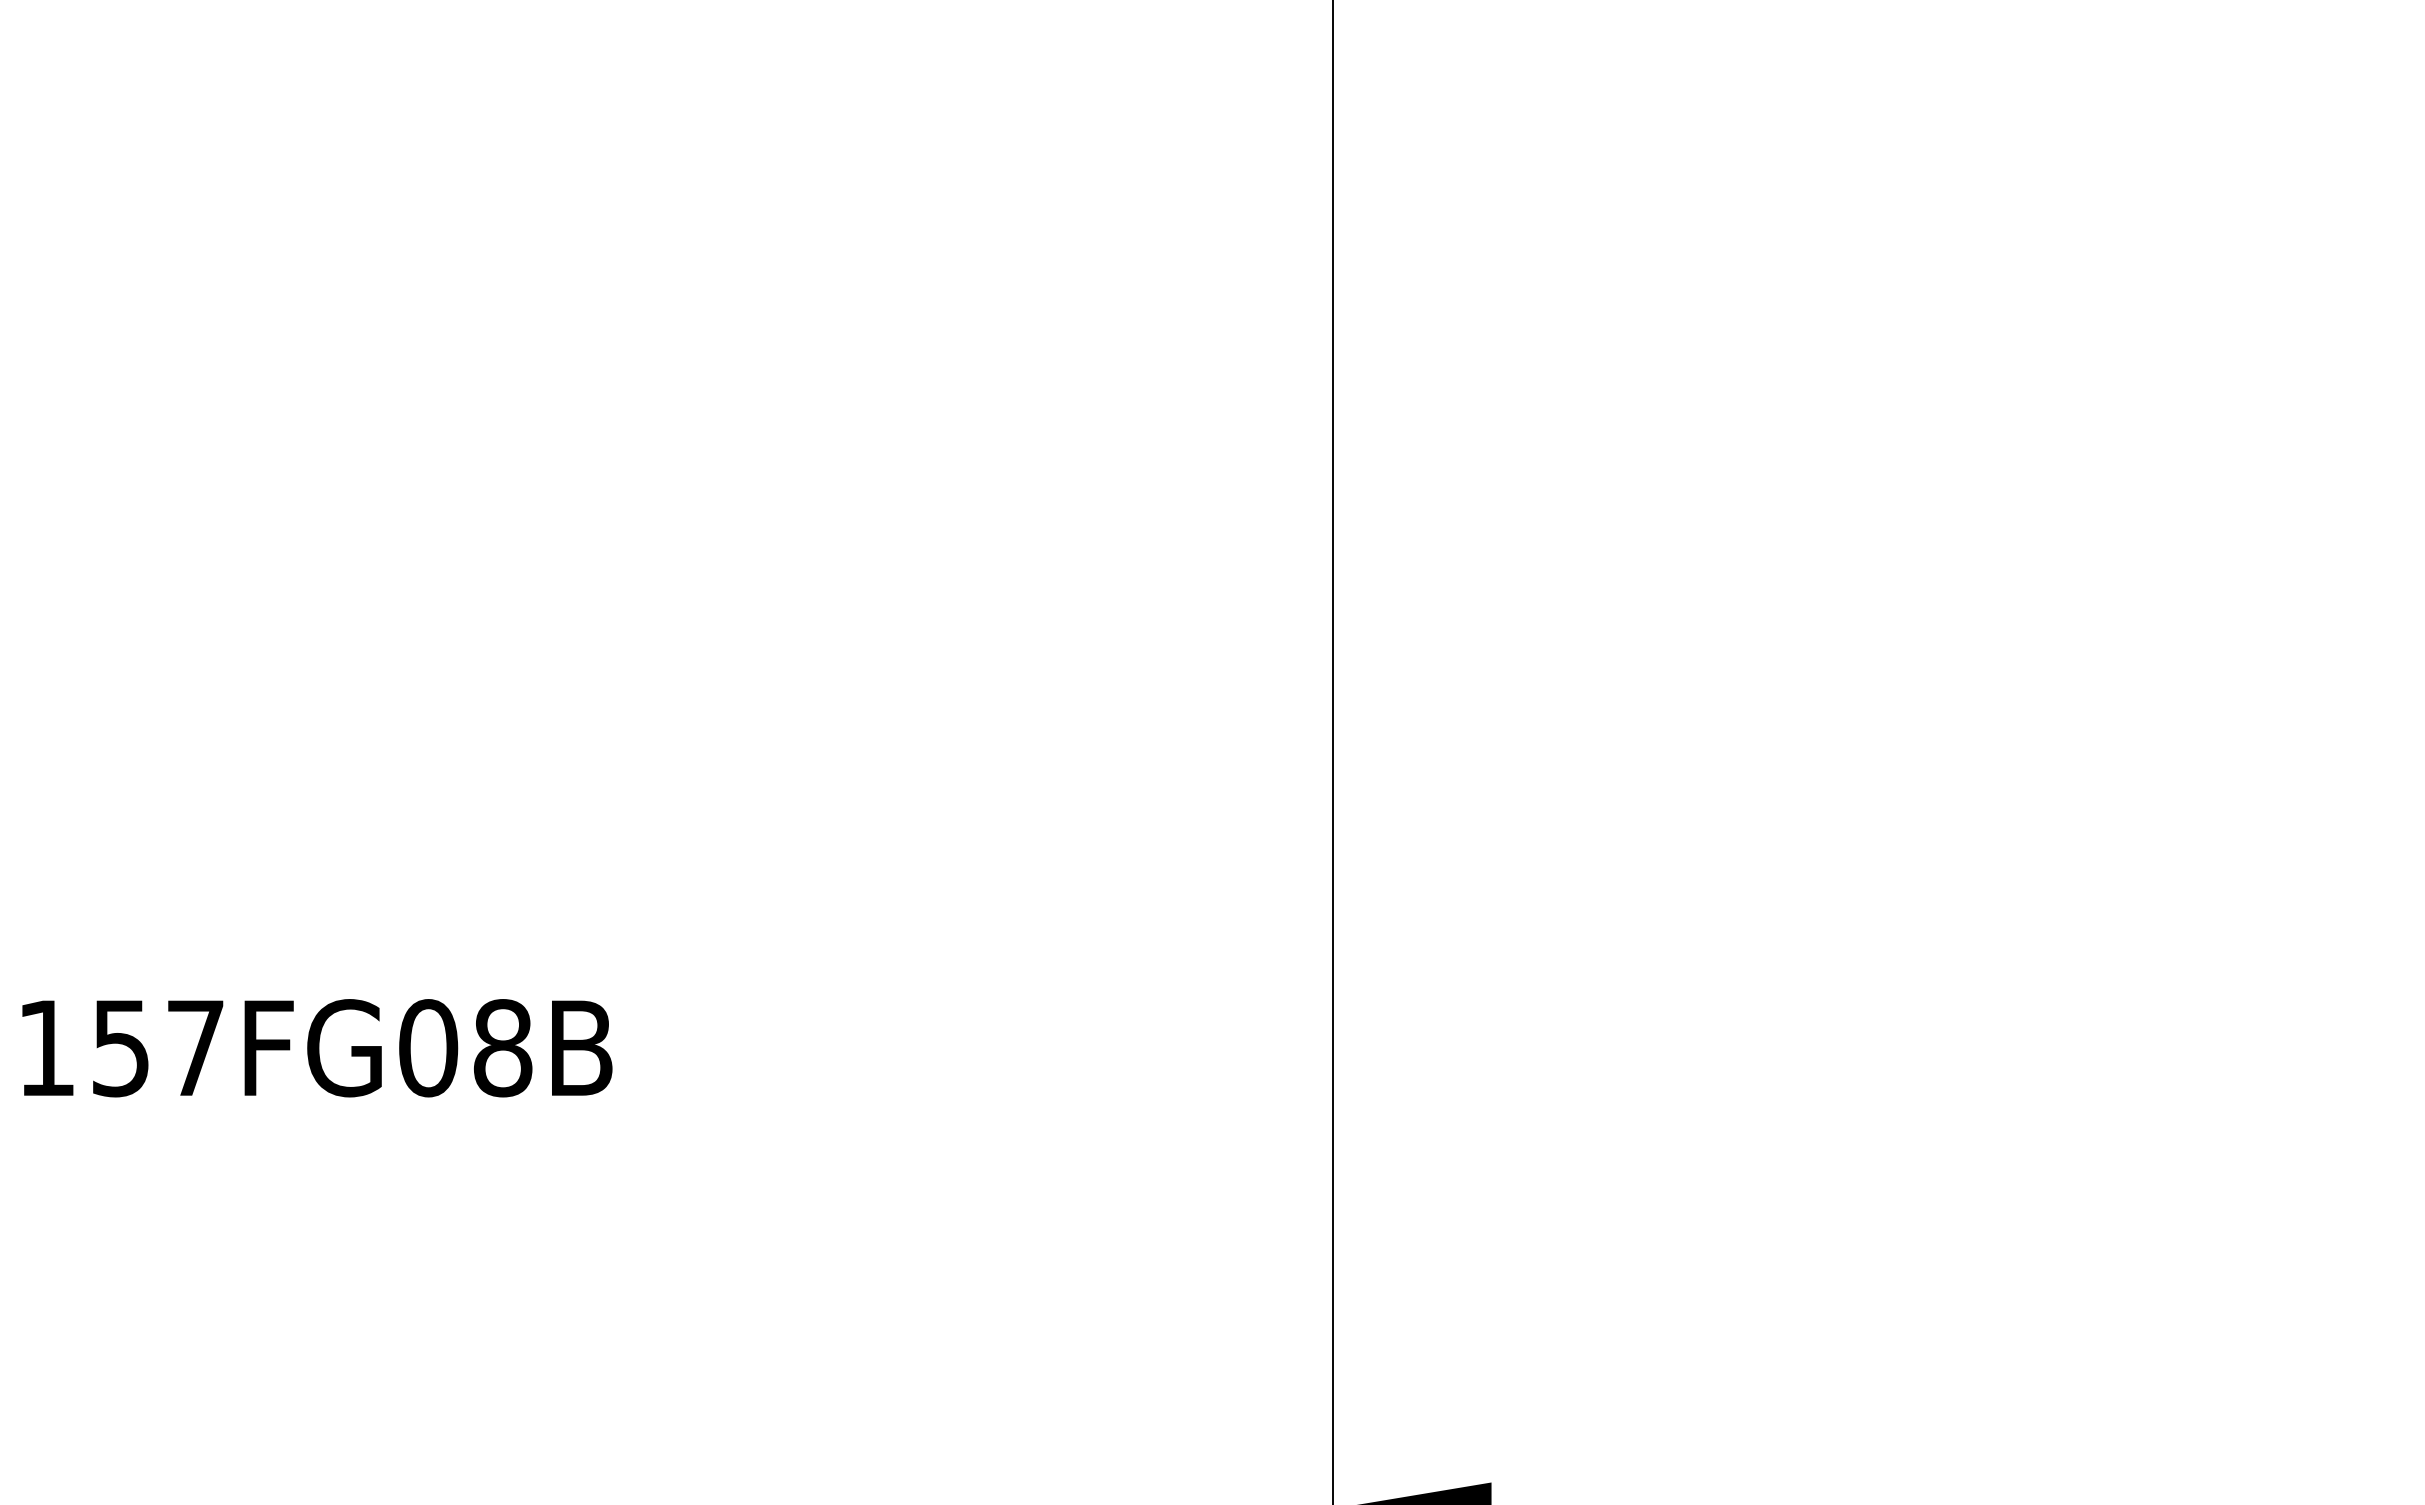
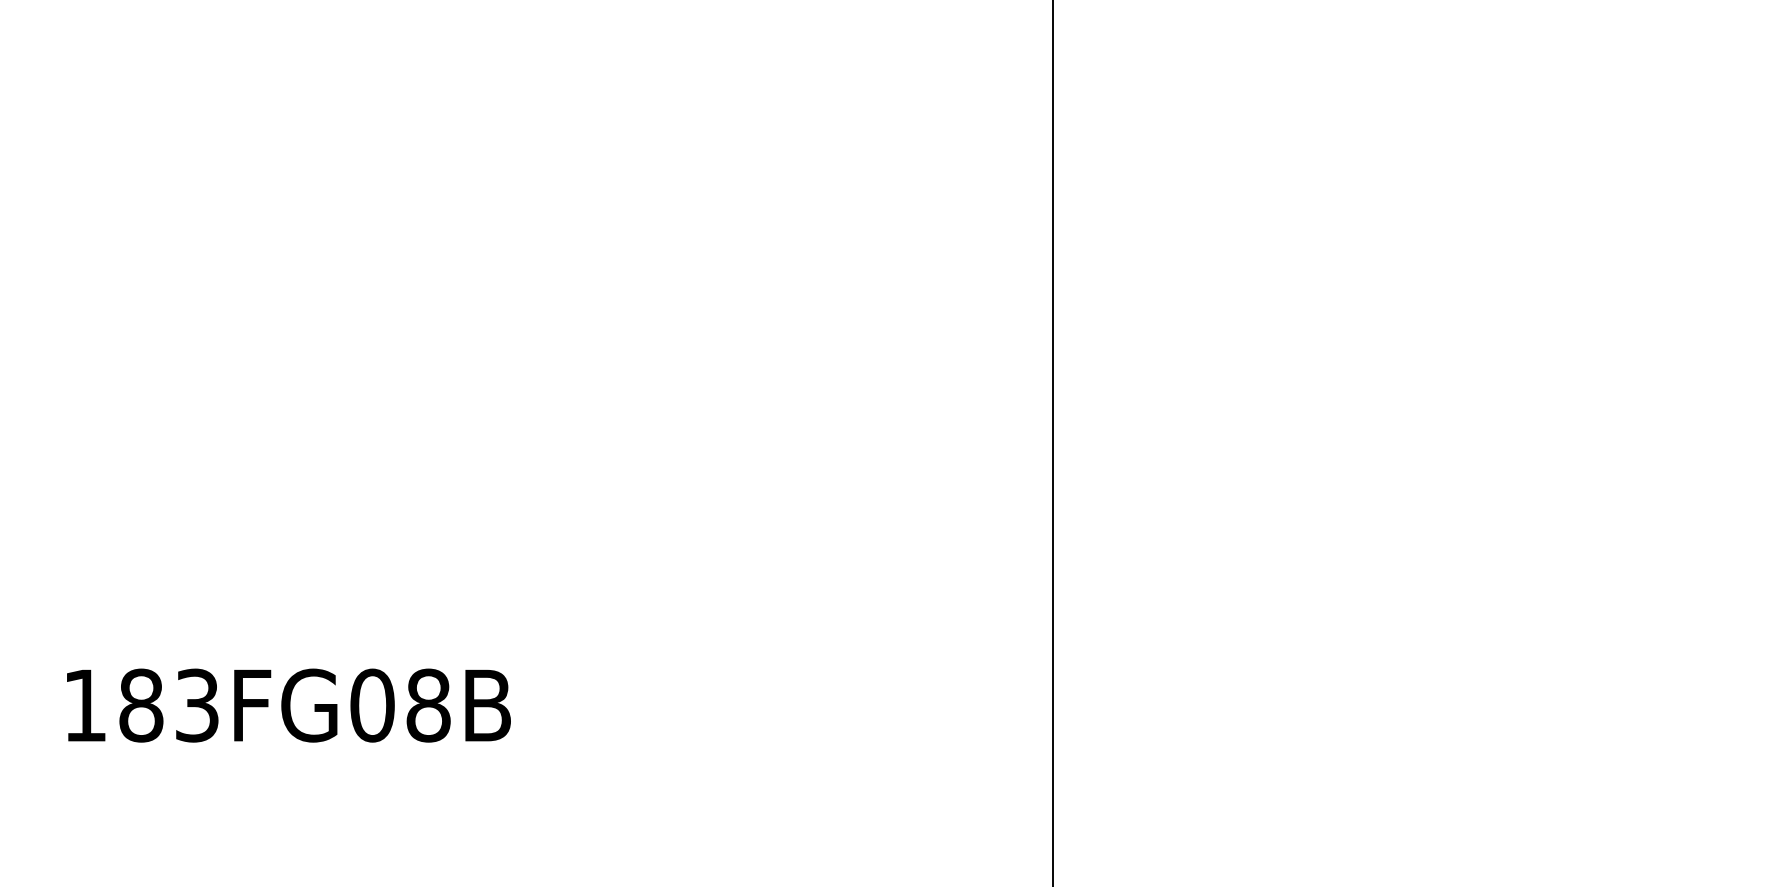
text: (157, 1048) -> (168, 705), 157FG08B -> 183FG08B

